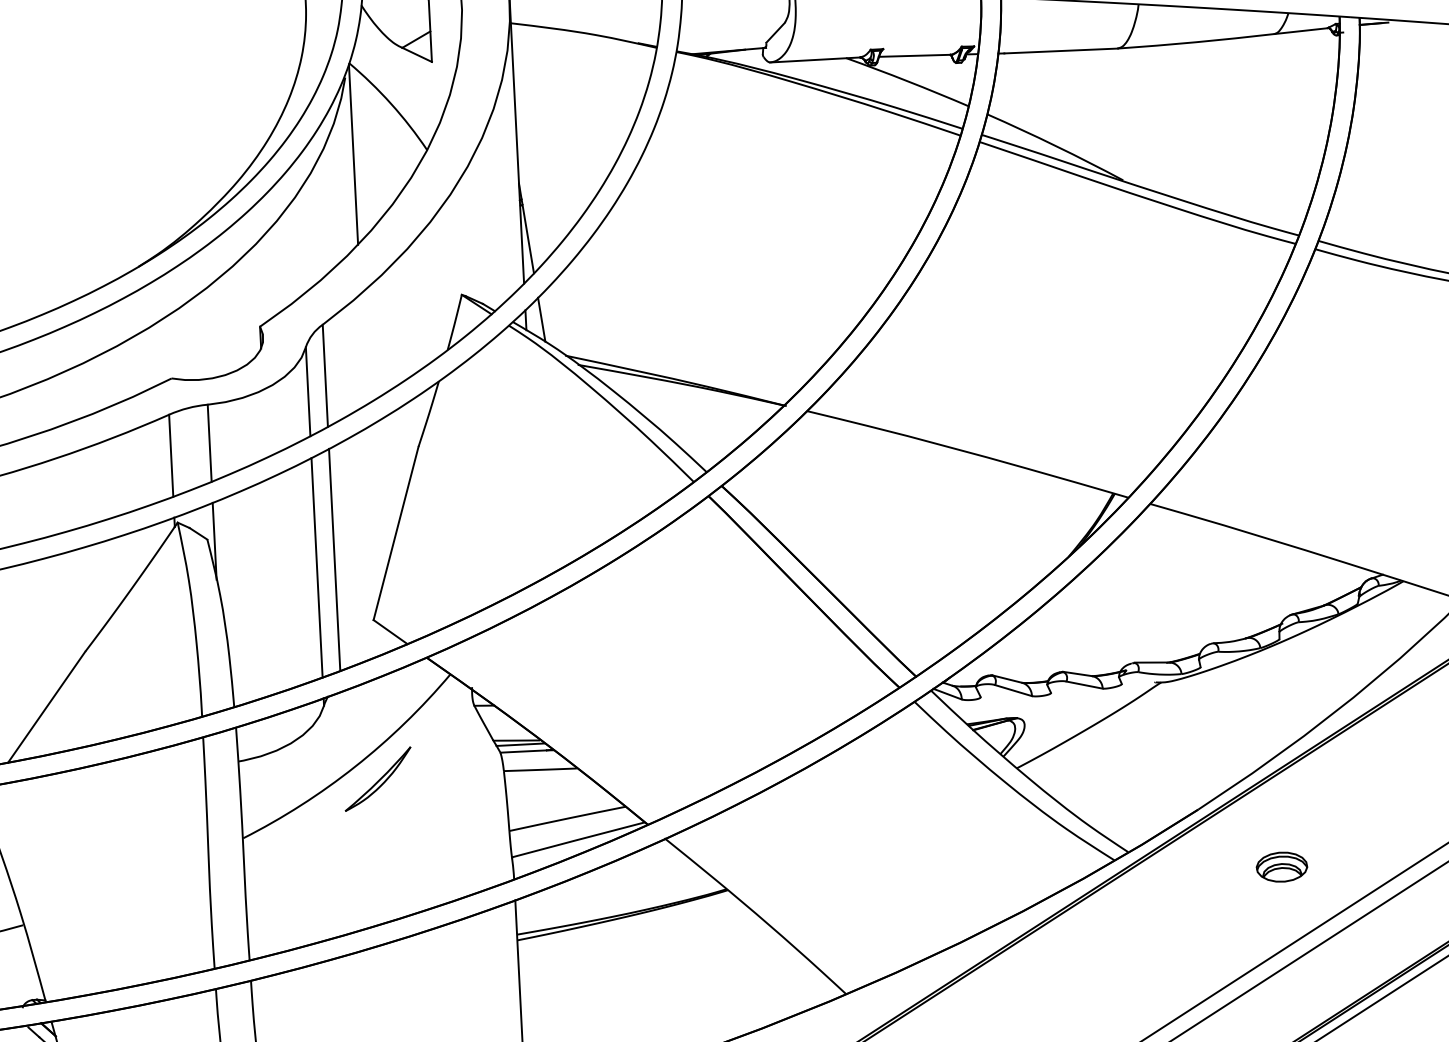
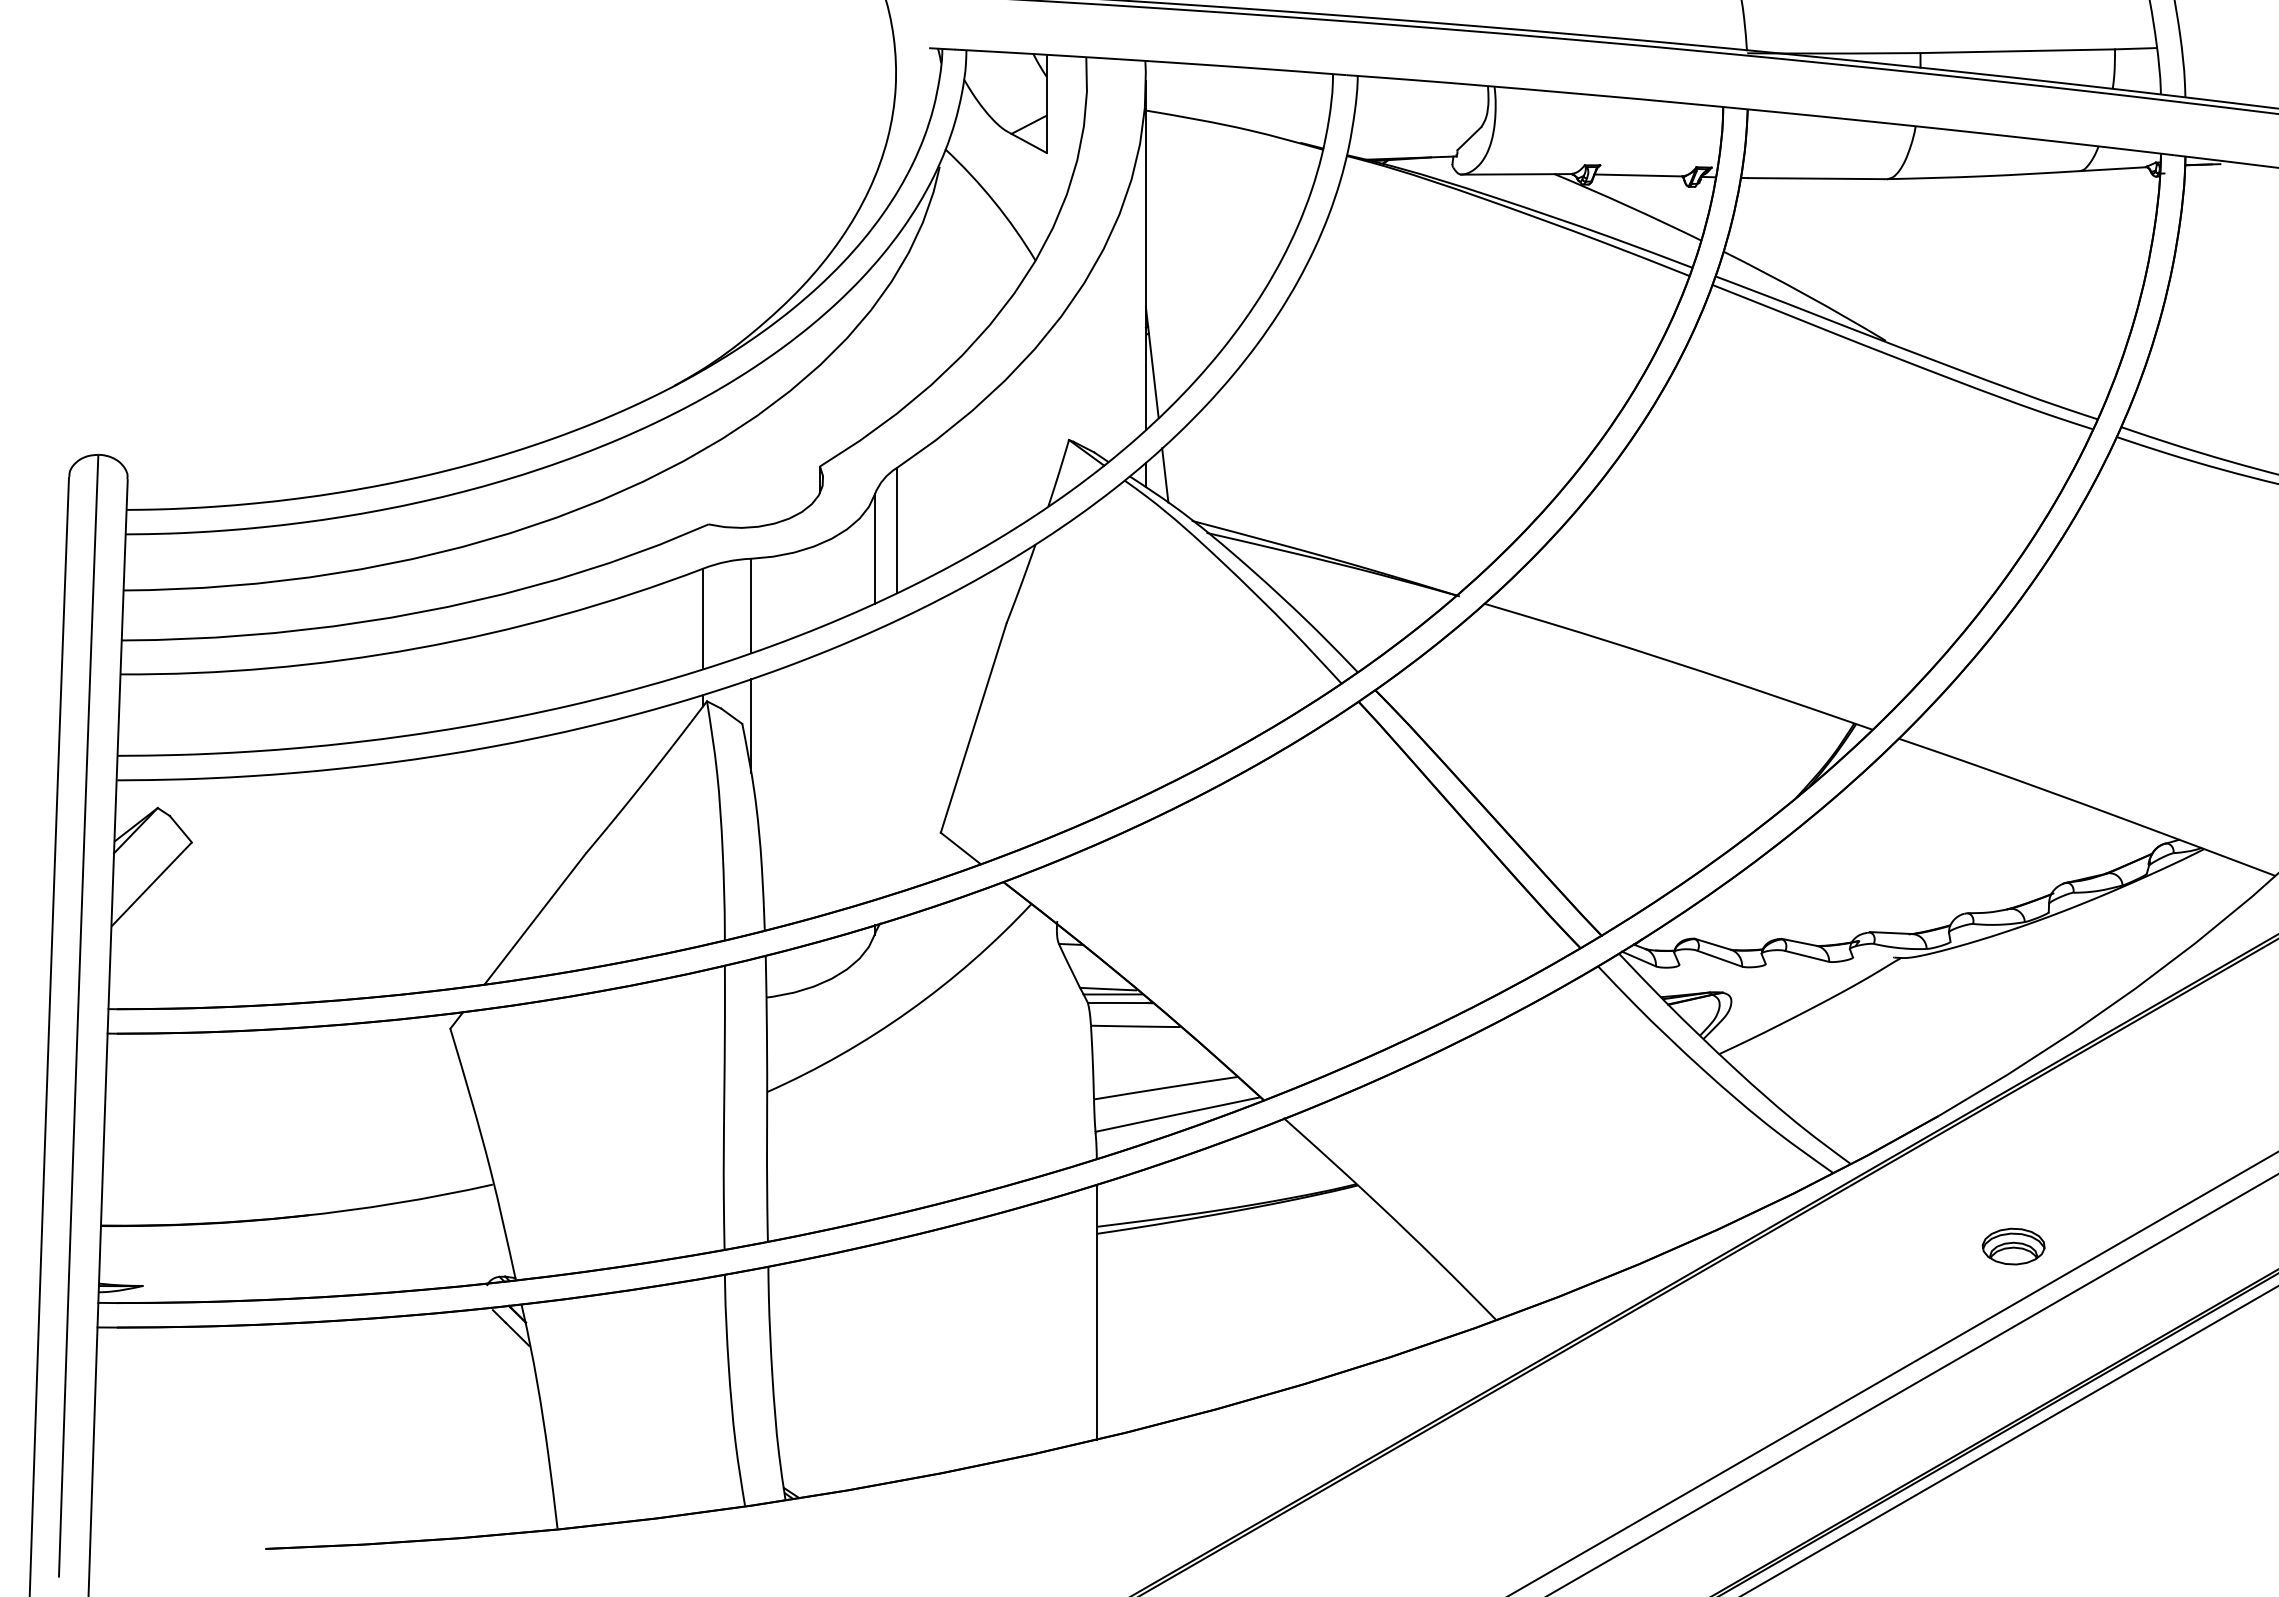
line: (353, 154) -> (945, 261), removed
line: (334, 559) -> (896, 756), removed
line: (316, 567) -> (874, 764), removed
part: (377, 778) -> (935, 1027), removed
part: (1281, 867) -> (2013, 1246), moved

